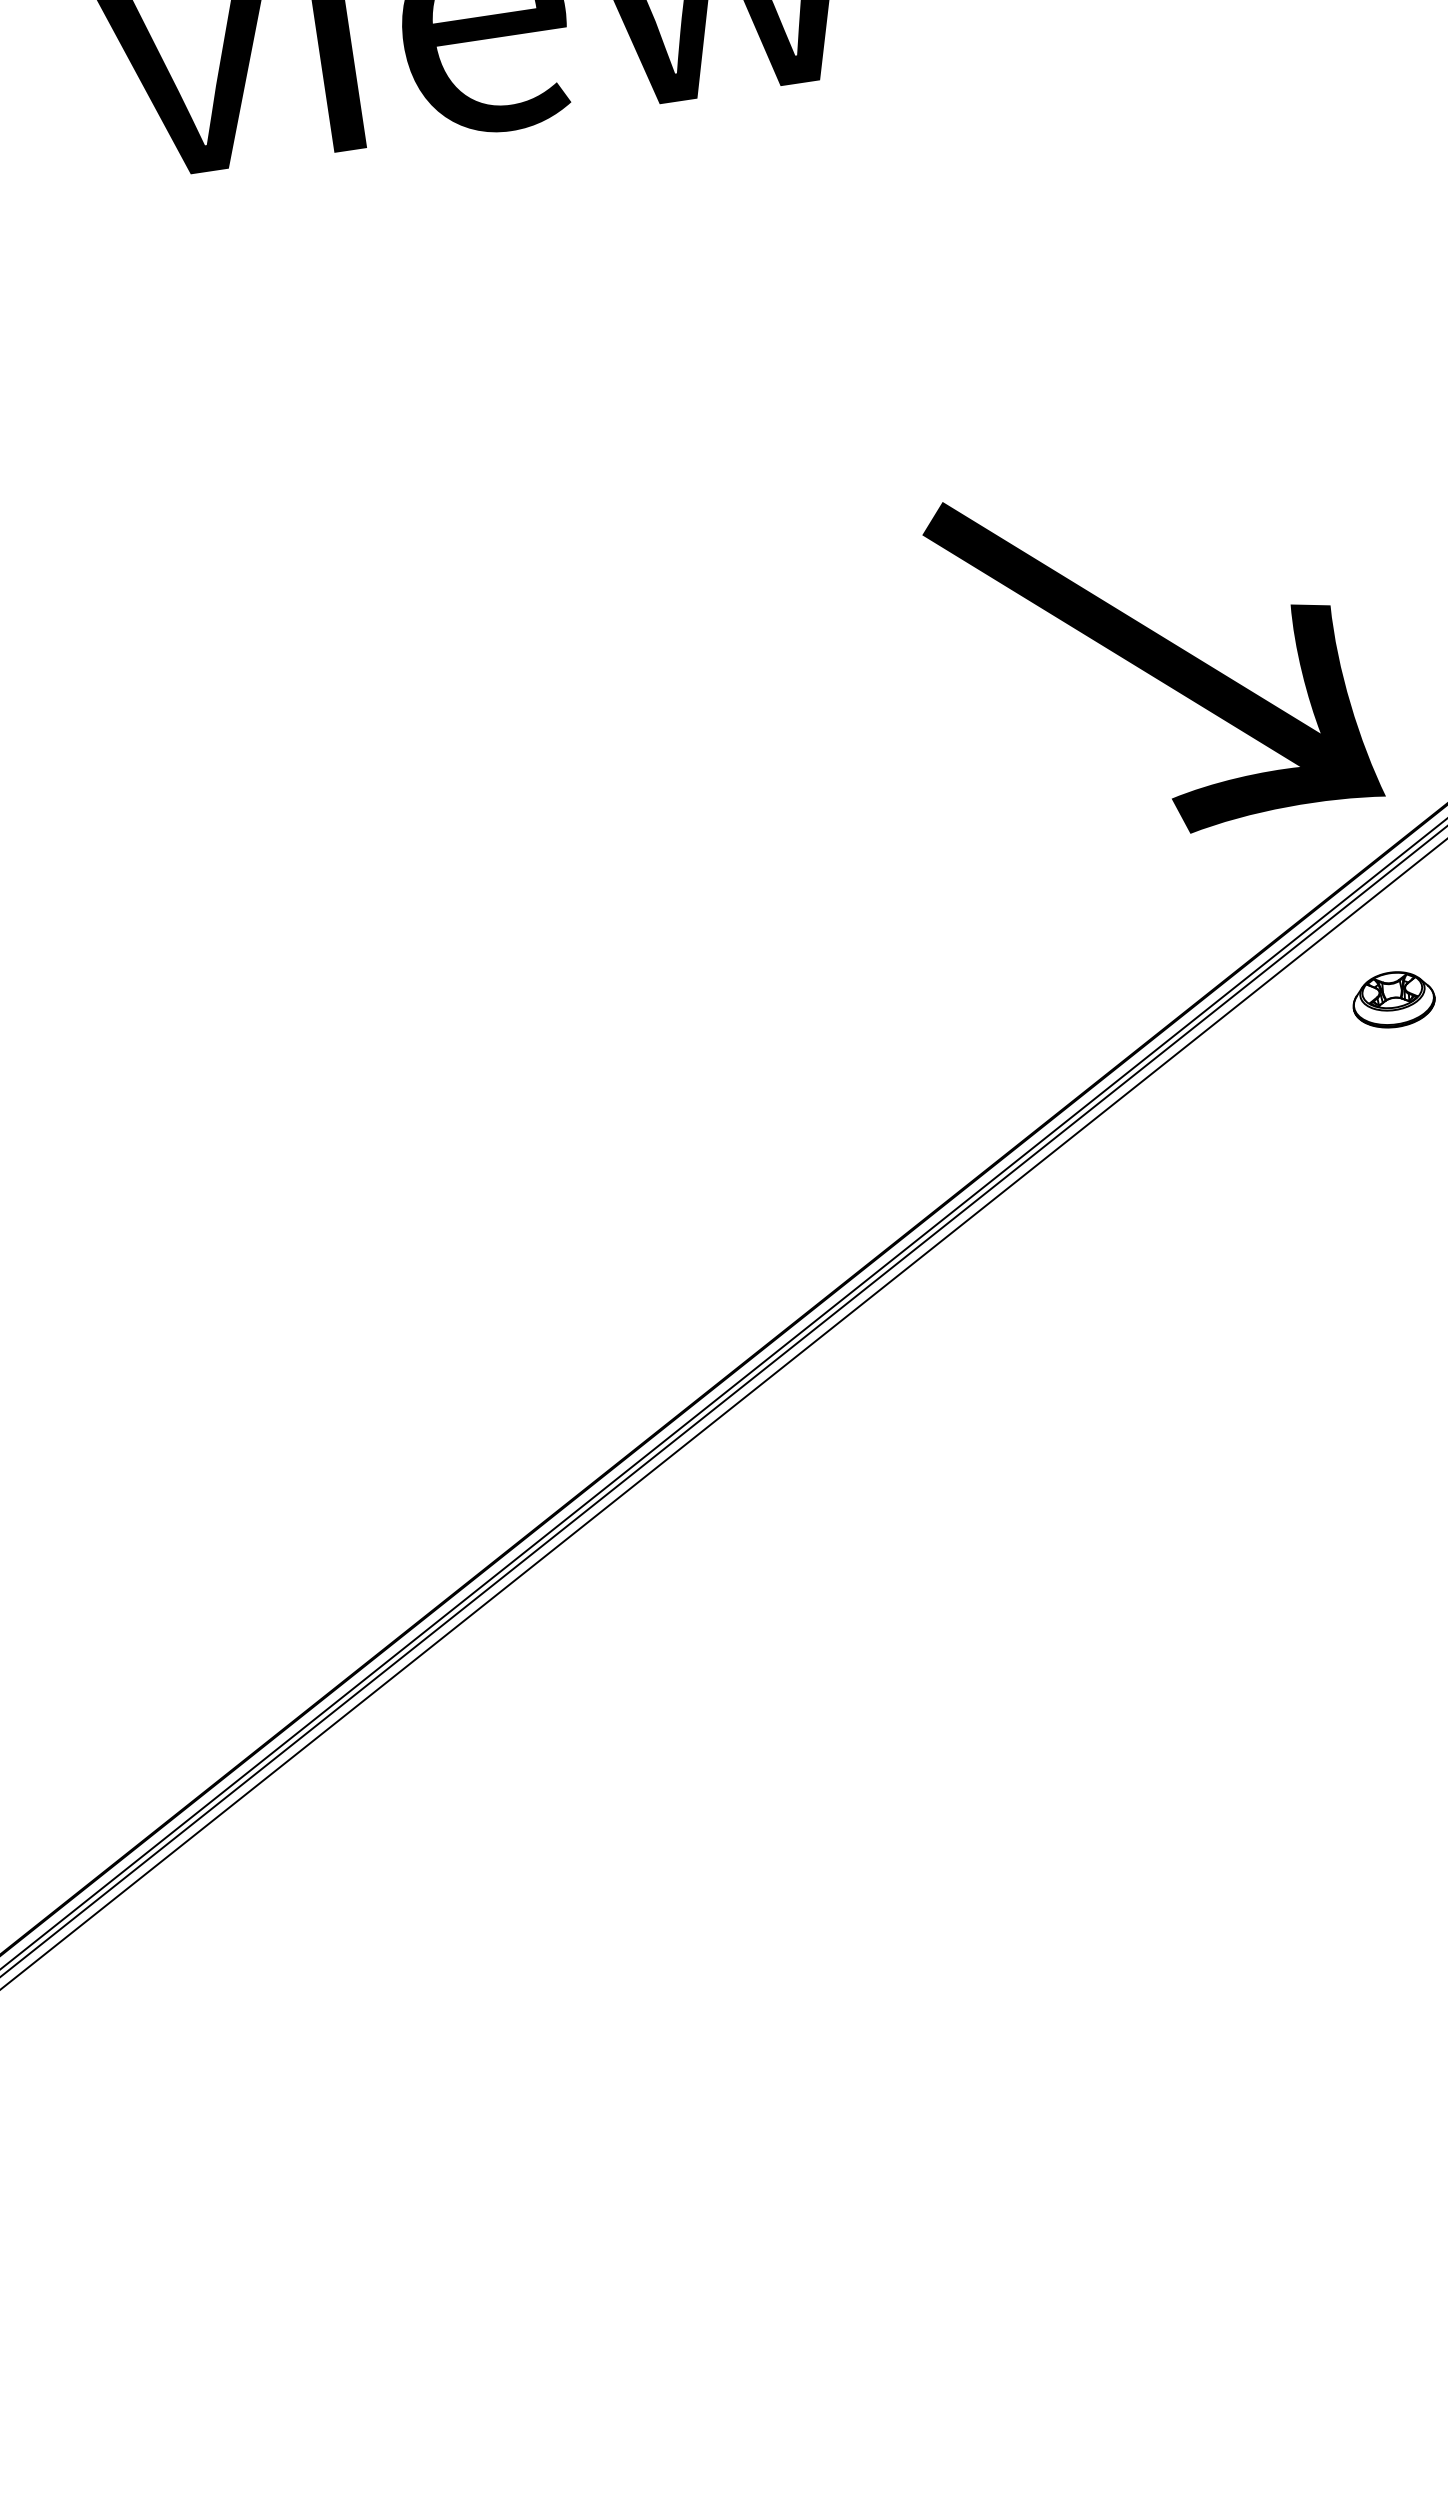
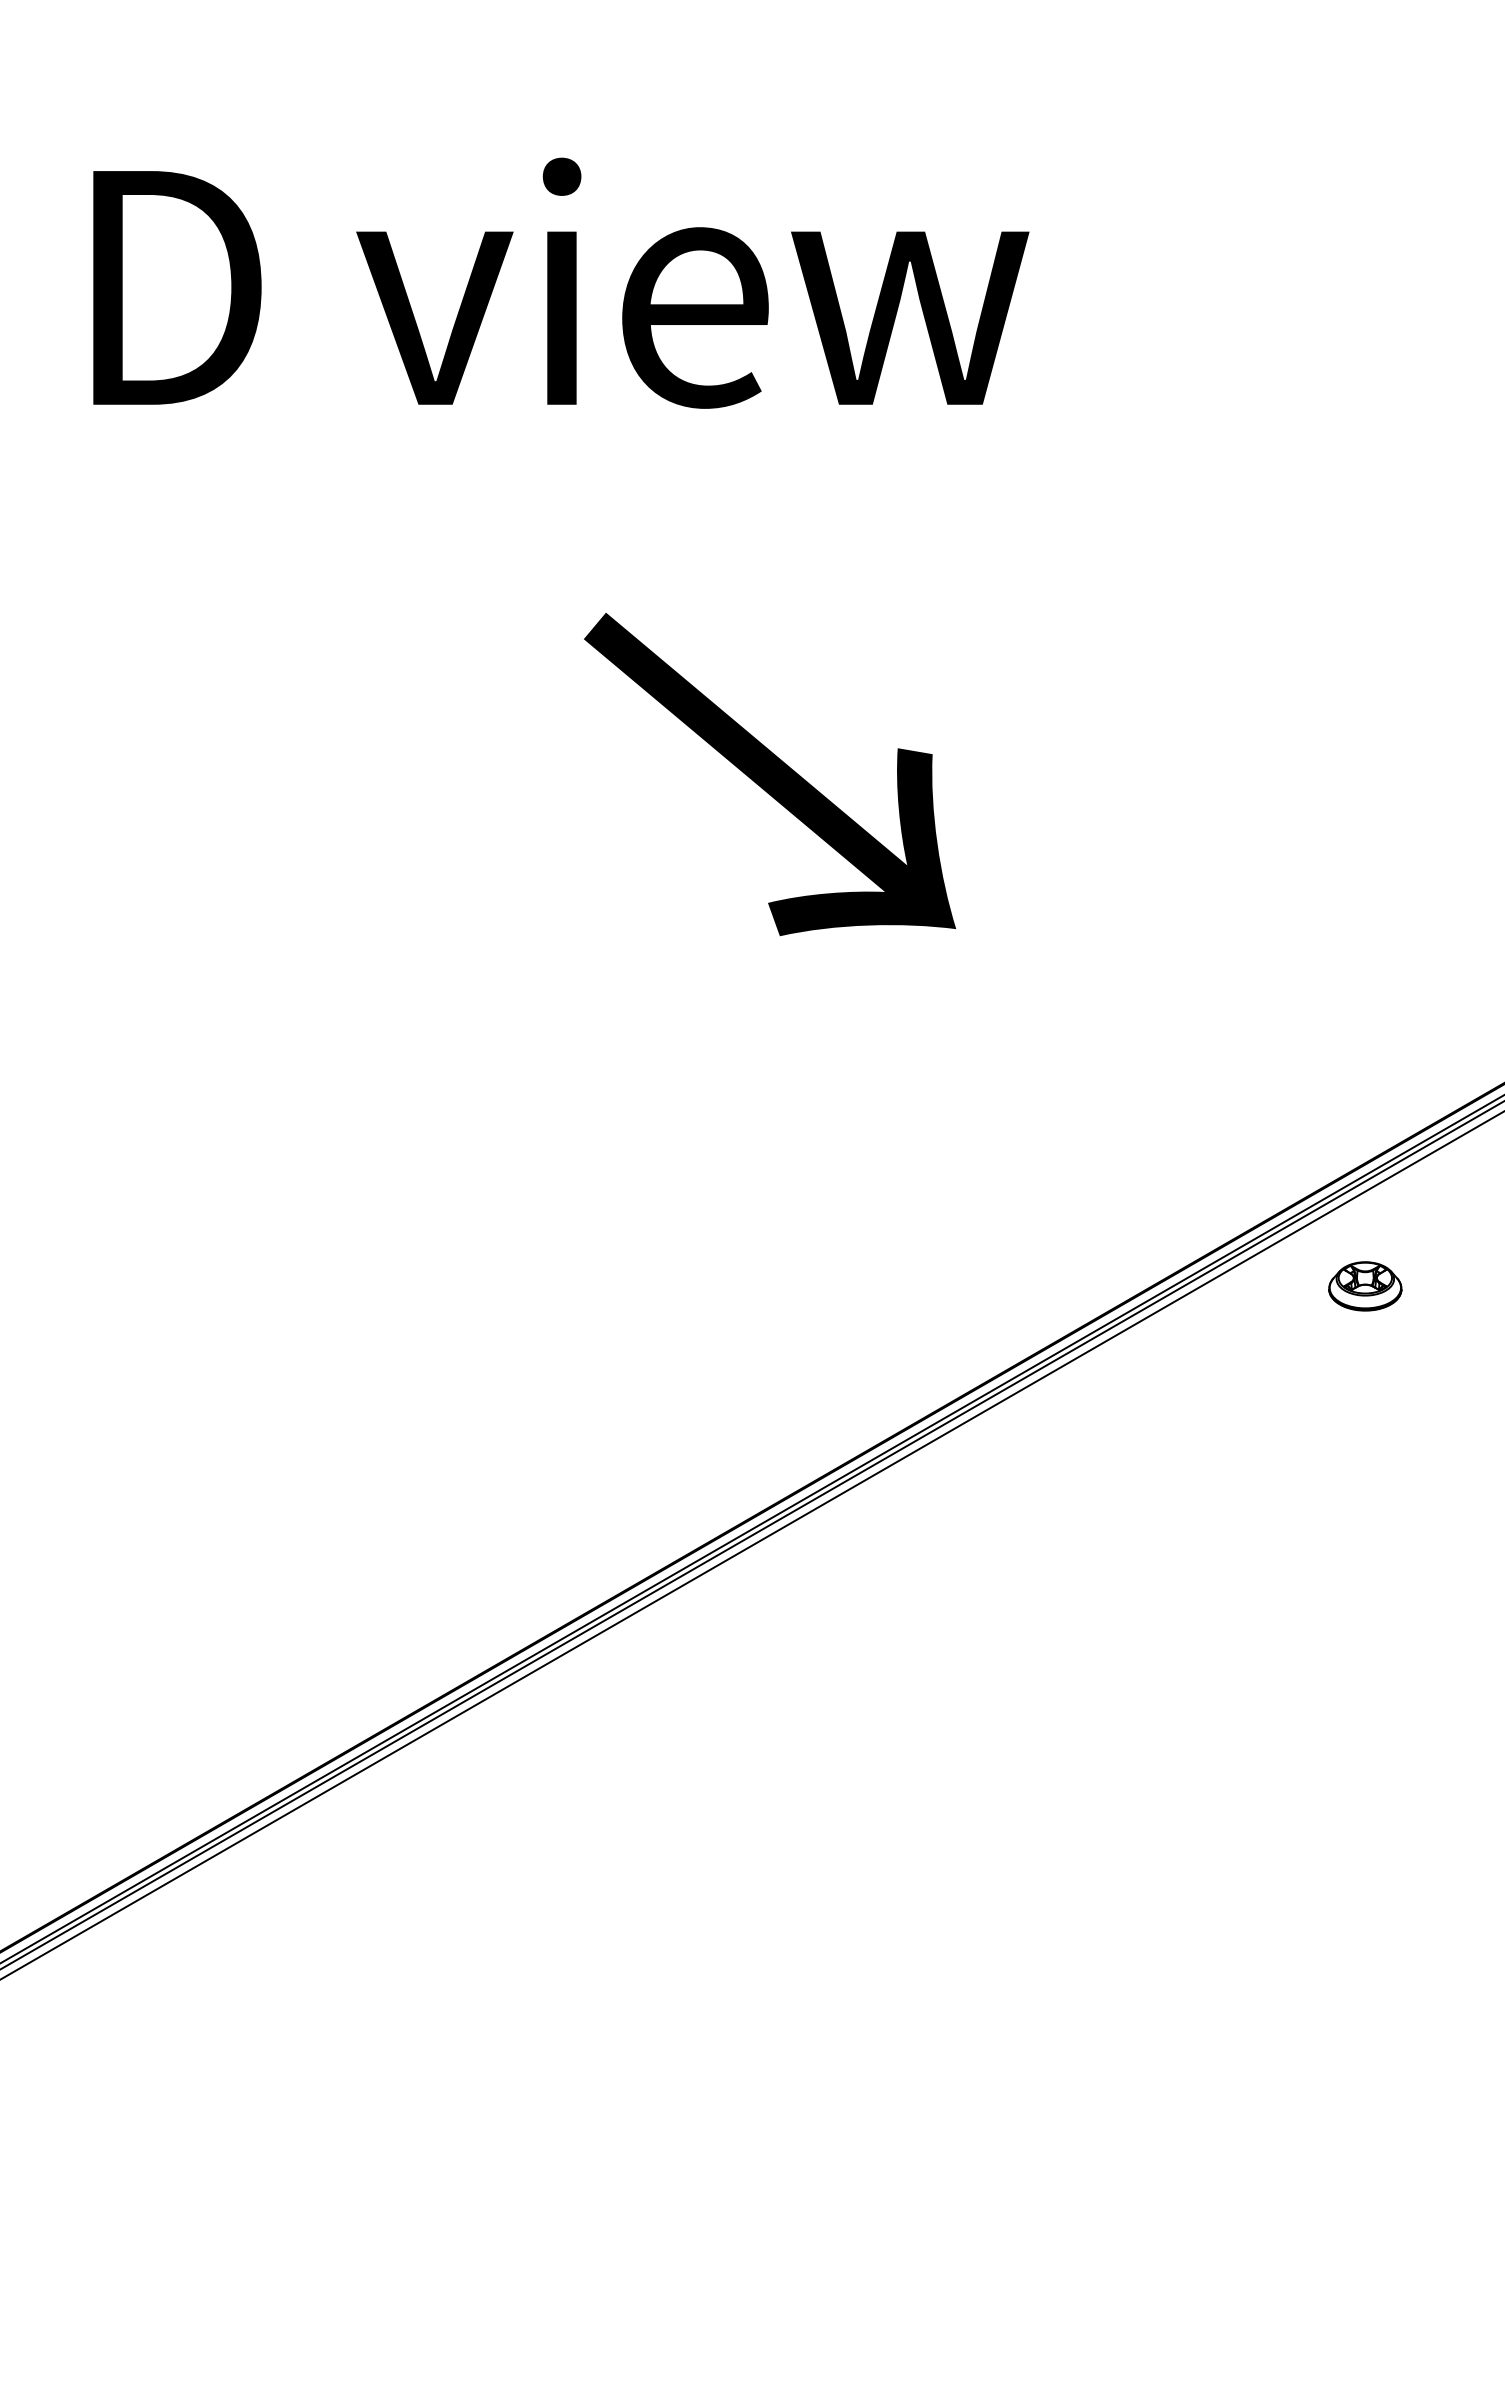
text: (1151, 655) -> (769, 774), moved

